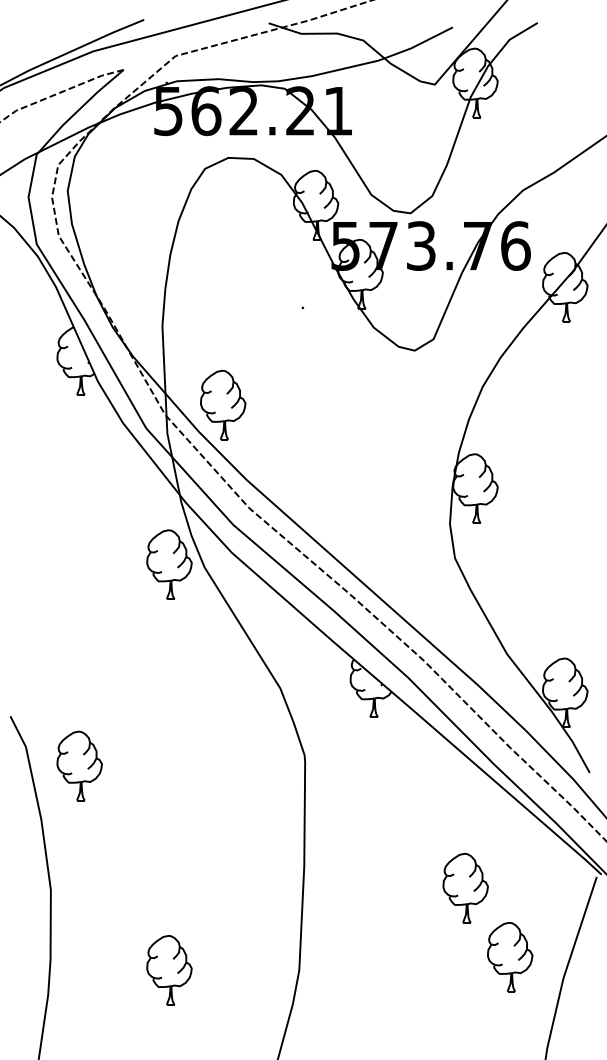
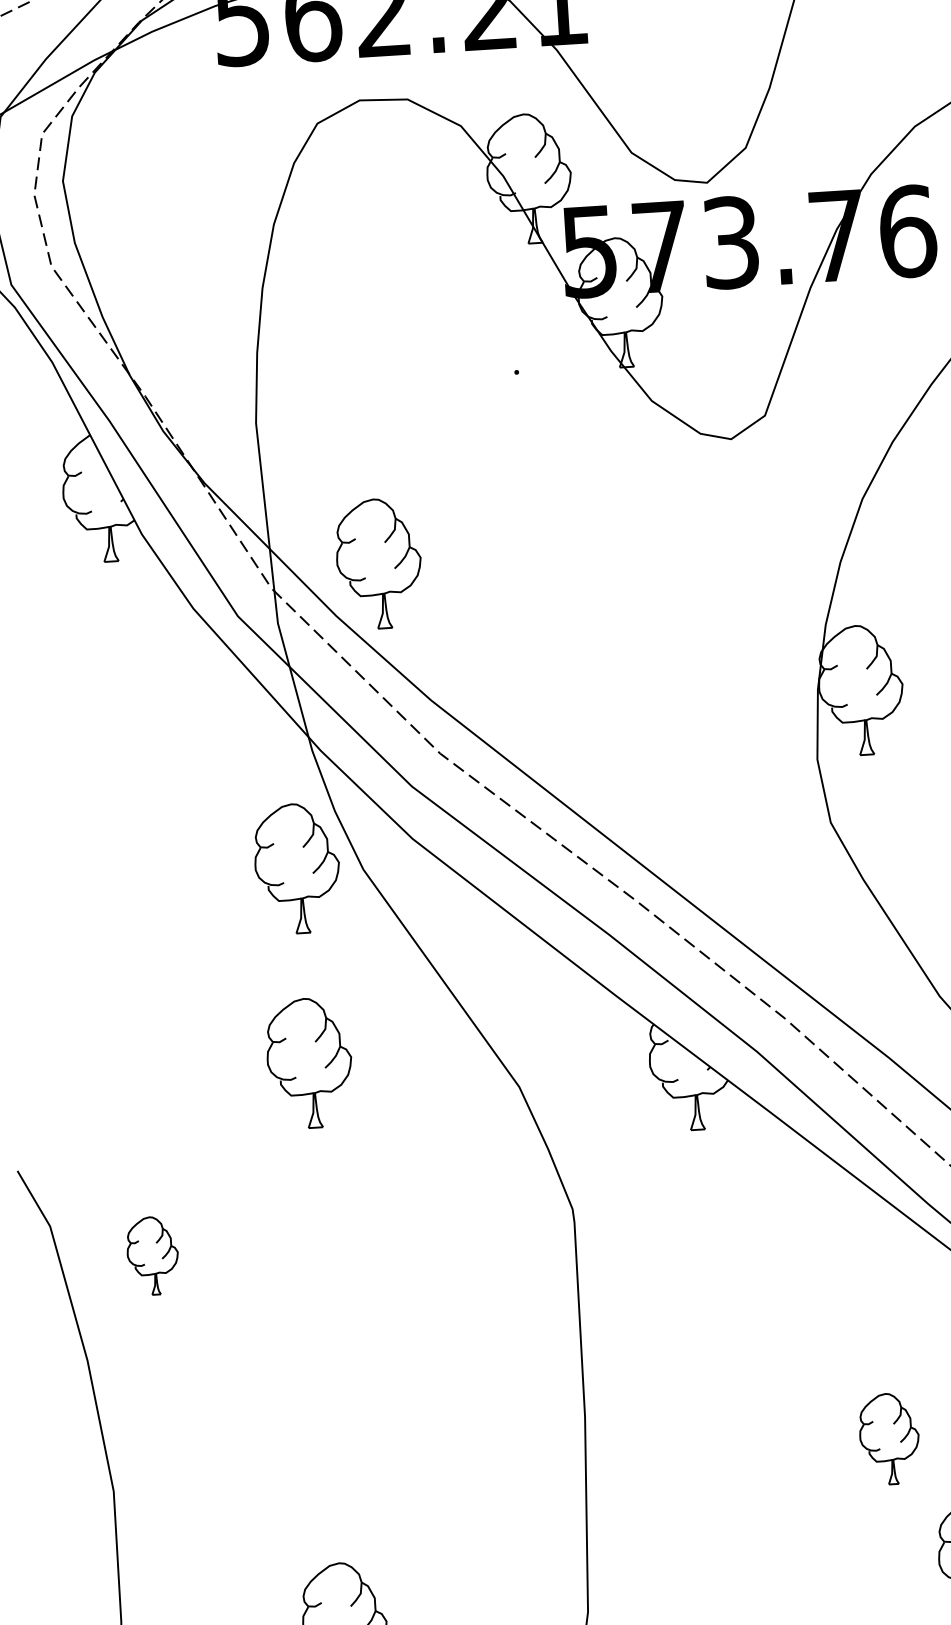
part: (169, 668) -> (309, 1062), added
part: (79, 765) -> (152, 1254), size x0.6
part: (465, 887) -> (889, 1437), size x0.7

